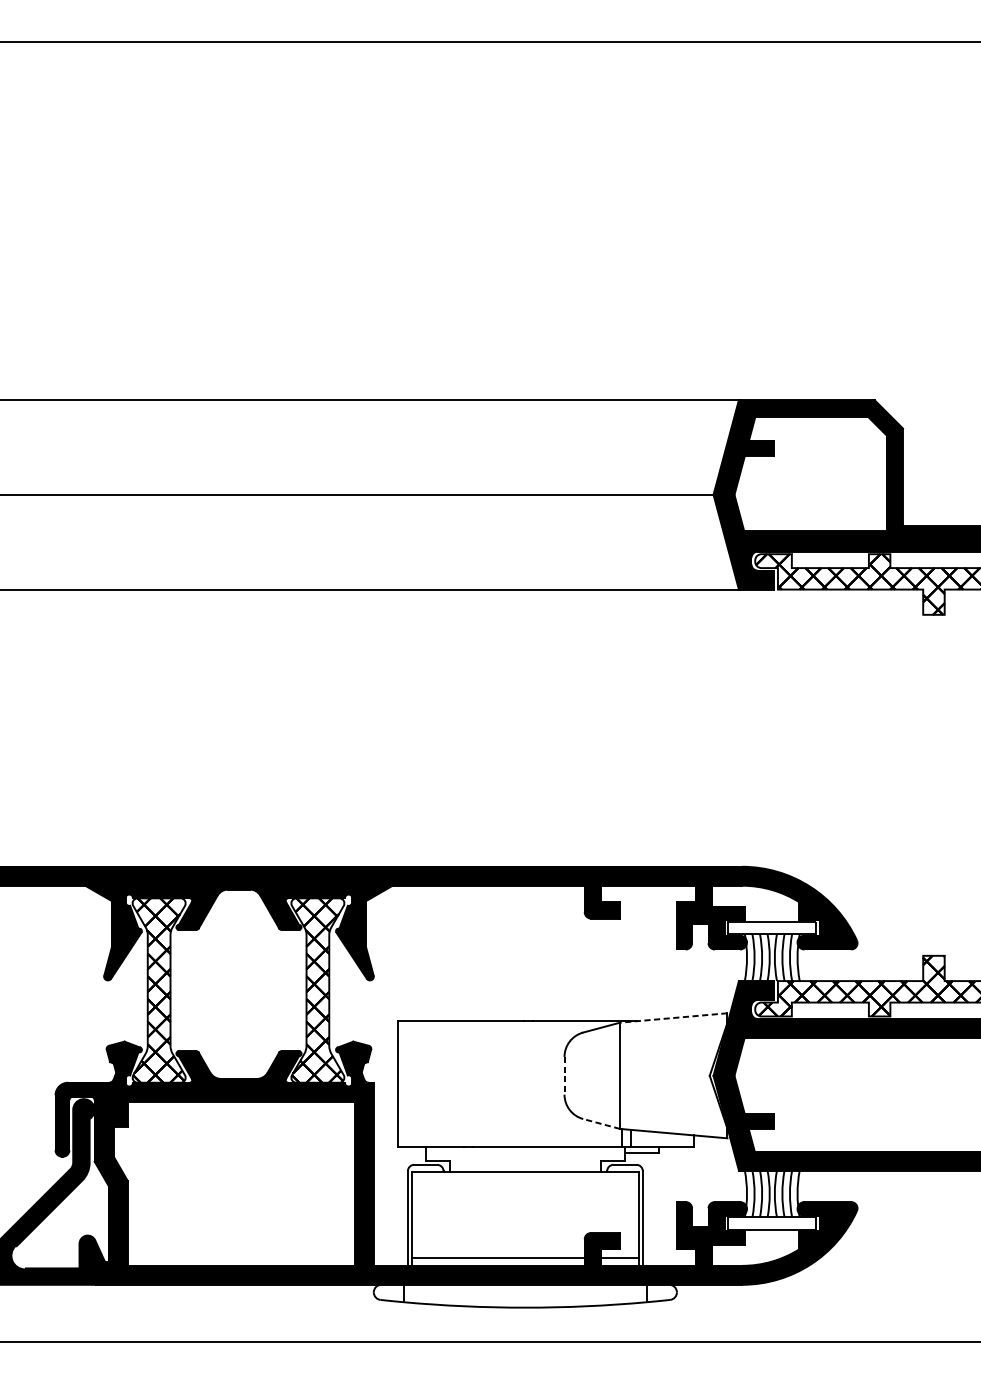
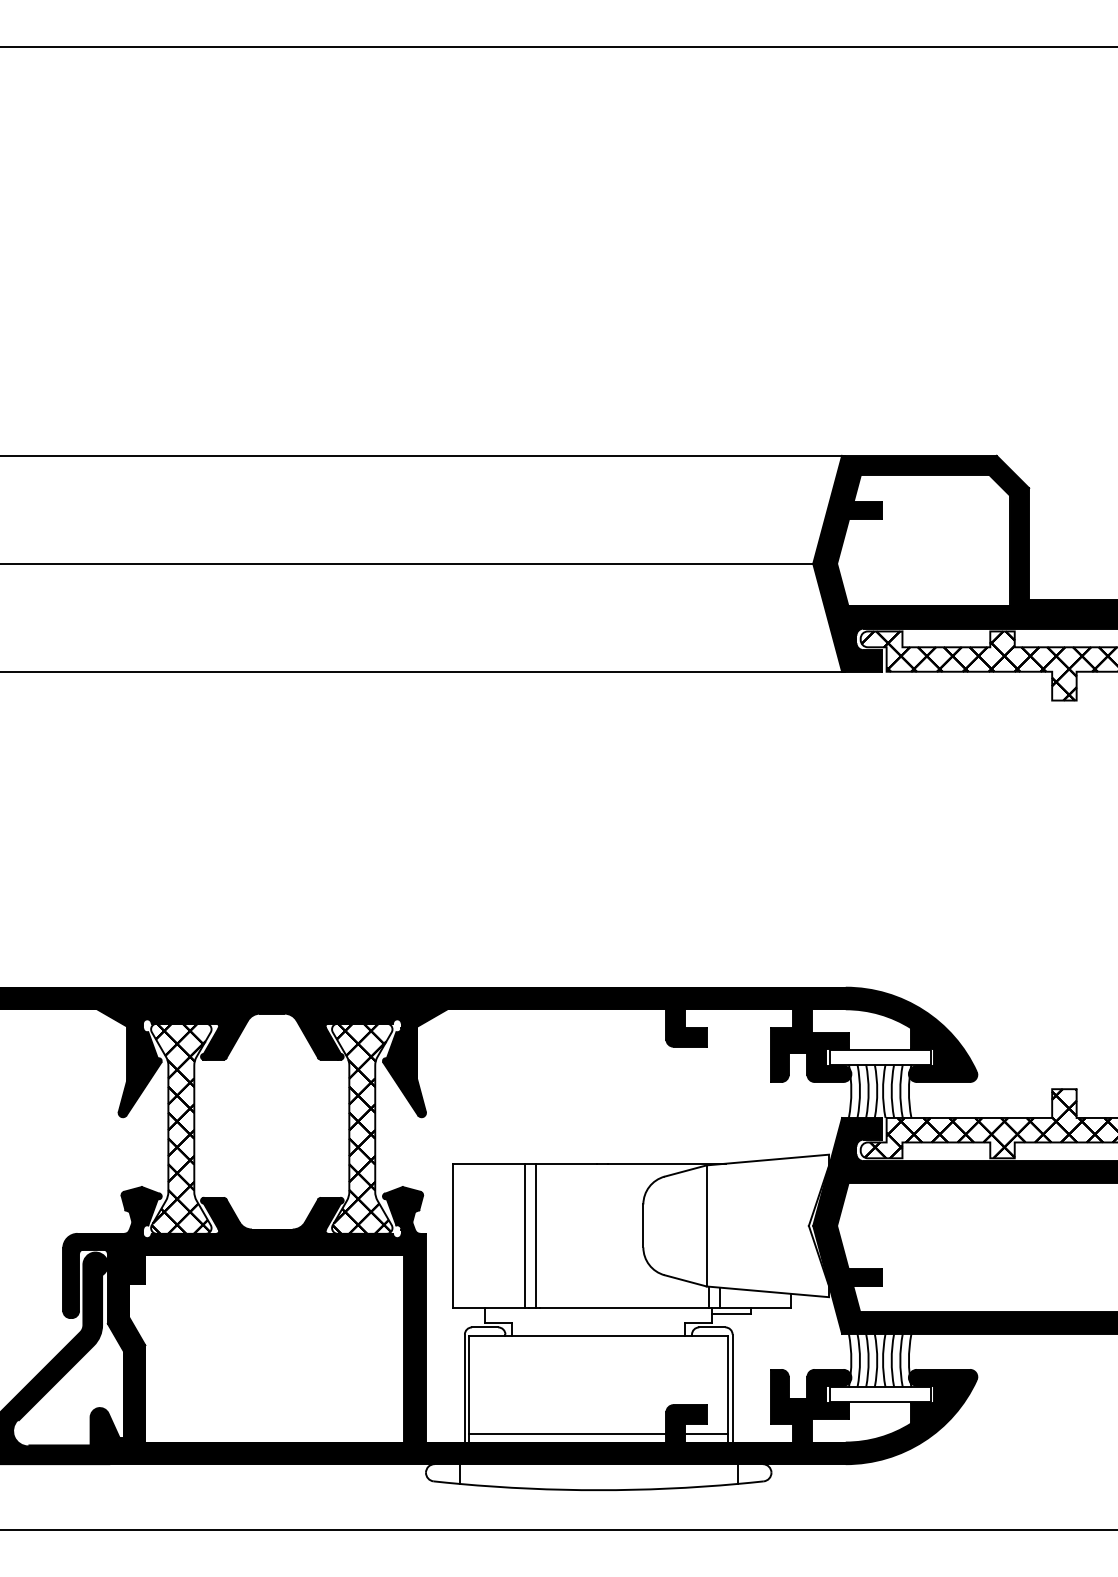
line: (673, 1018) -> (767, 1160), dashed -> solid
line: (564, 1076) -> (643, 1226), dashed -> solid
line: (461, 1084) -> (525, 1235), added
line: (469, 1084) -> (535, 1235), added
line: (601, 1123) -> (685, 1280), dashed -> solid

